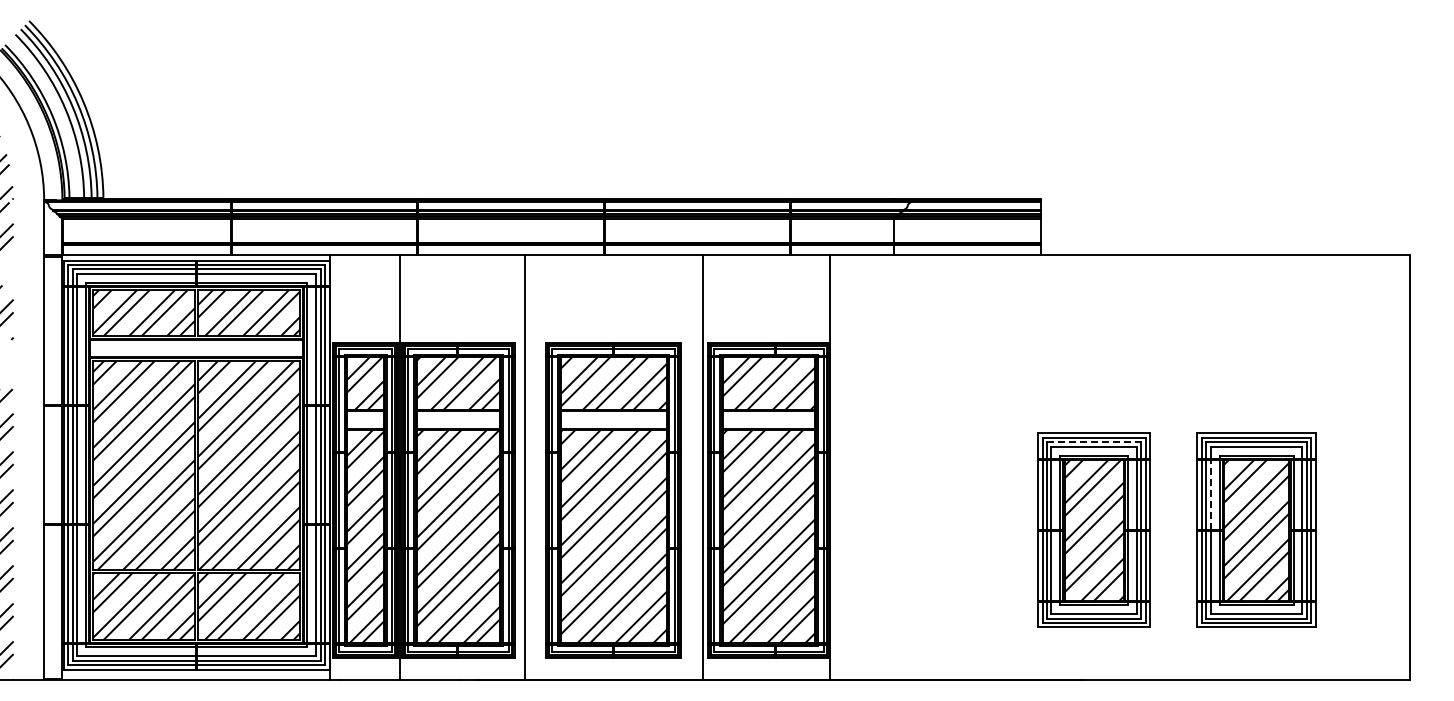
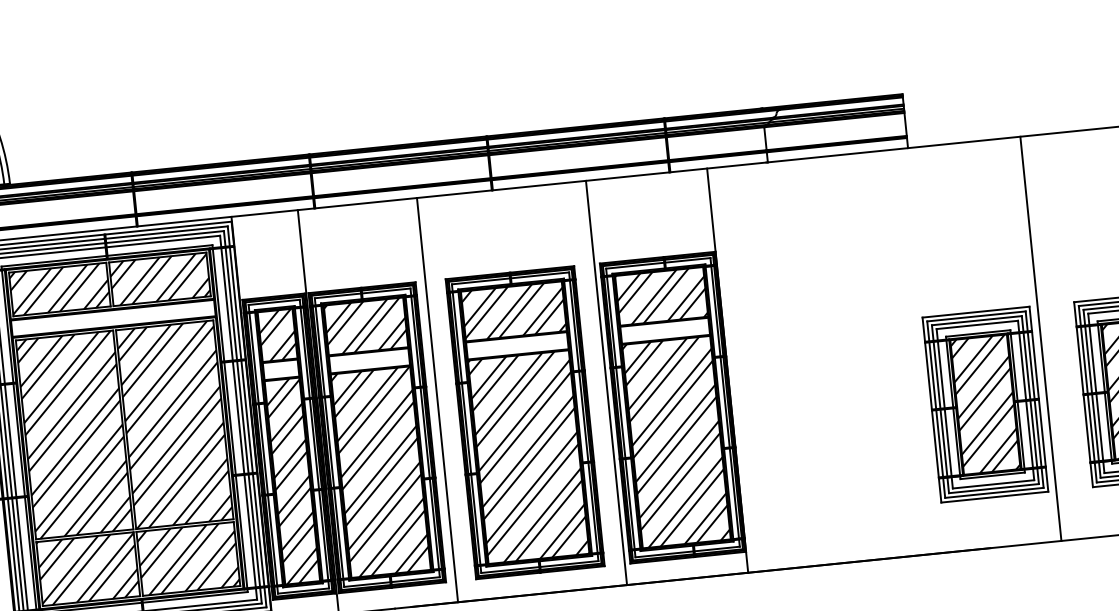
line: (1094, 442) -> (977, 321), dashed -> solid
line: (1158, 467) -> (1040, 338), added
line: (1210, 494) -> (1092, 359), dashed -> solid

